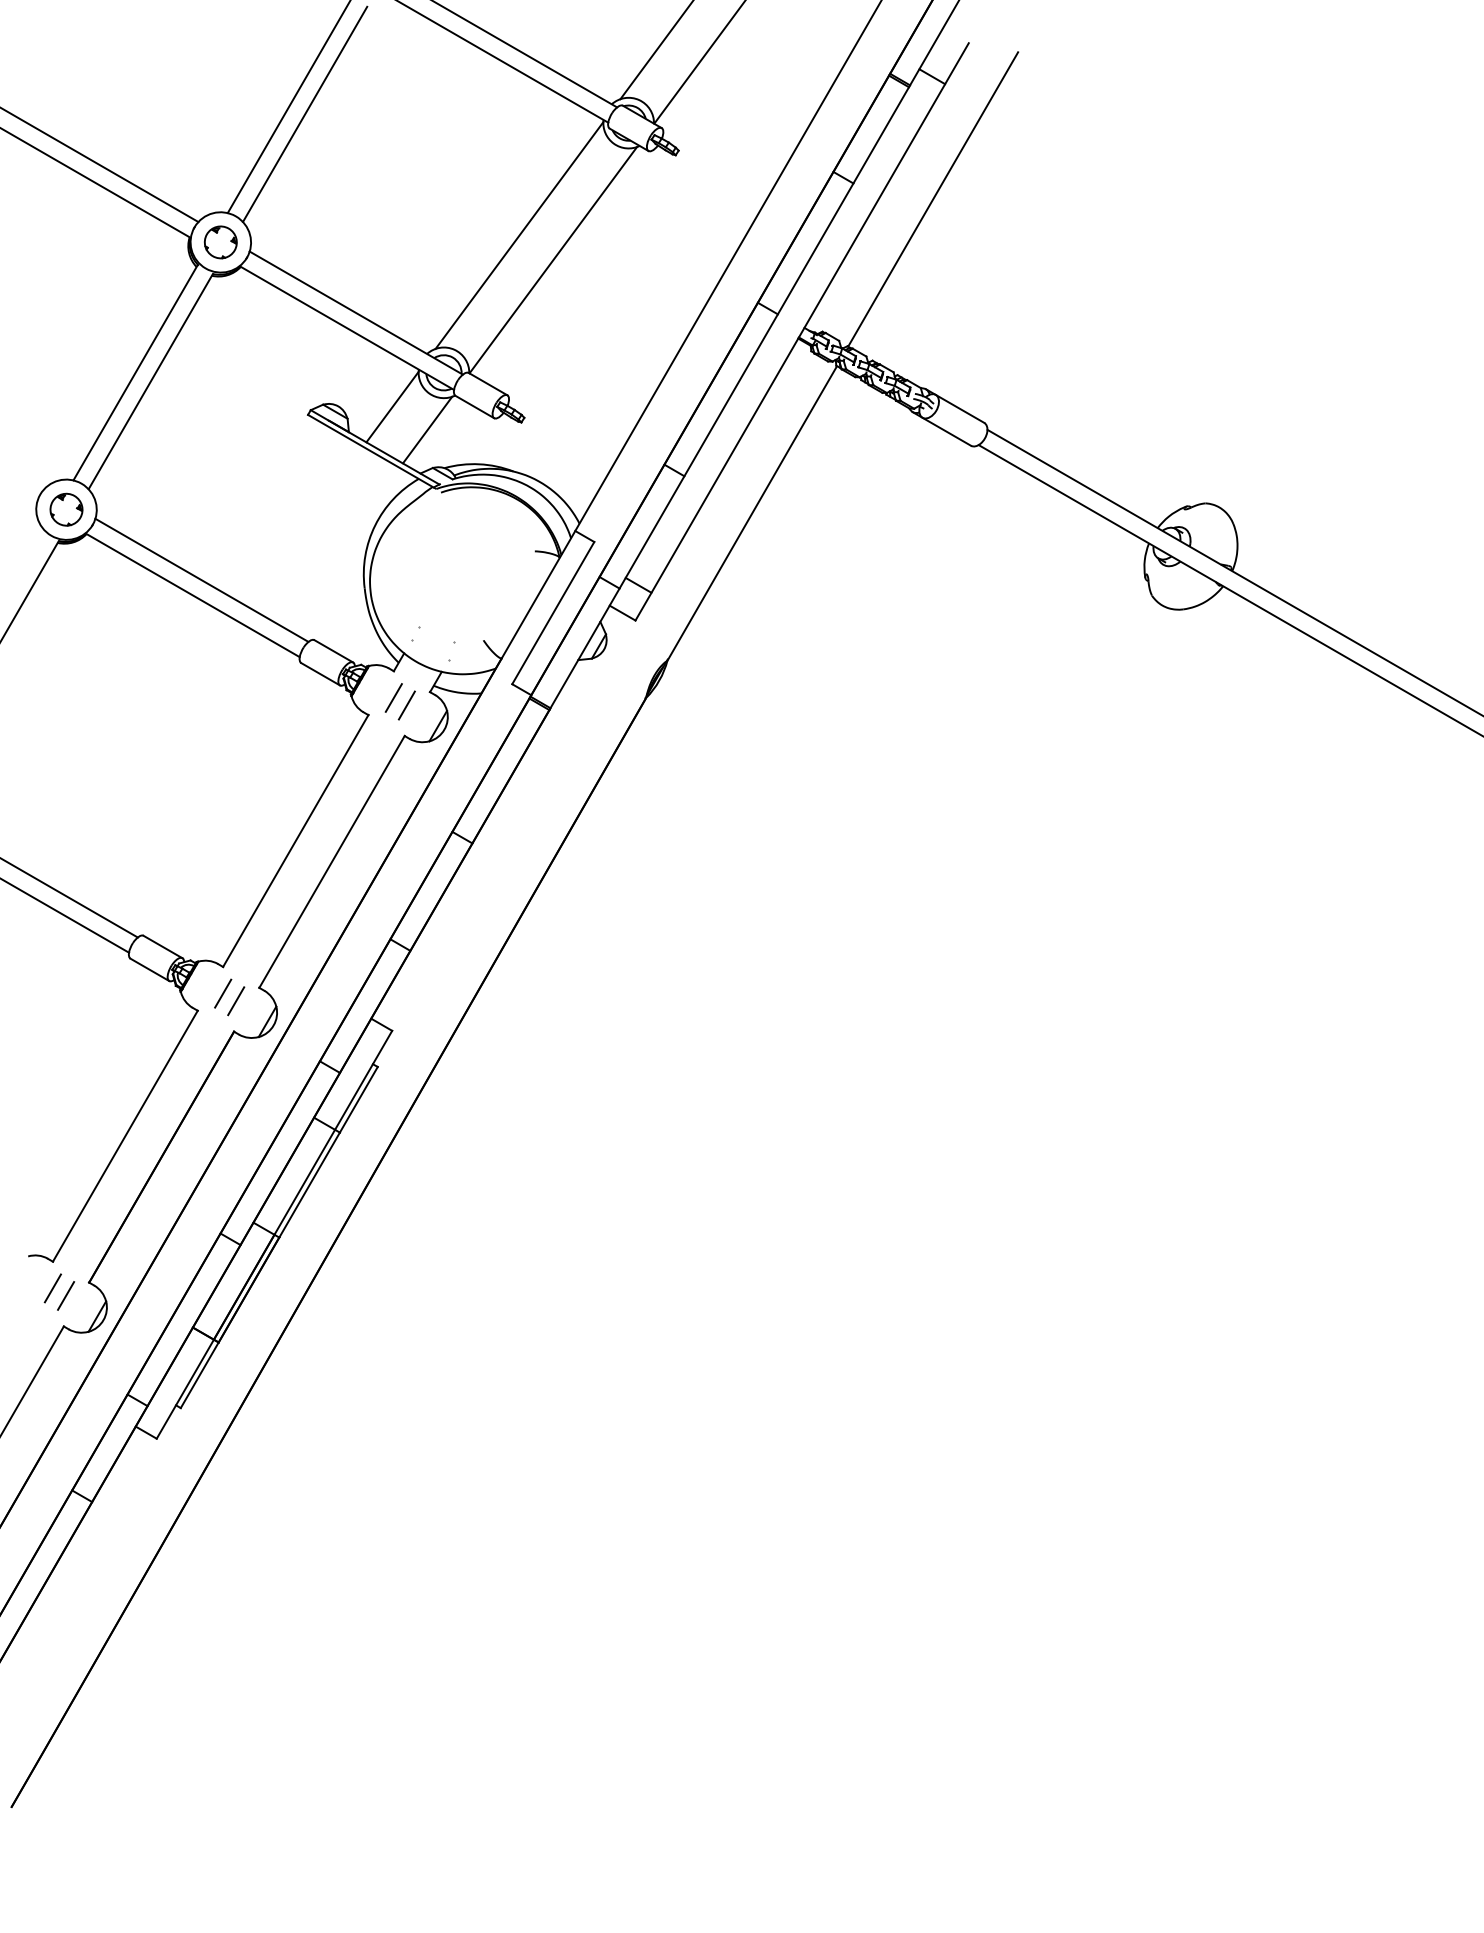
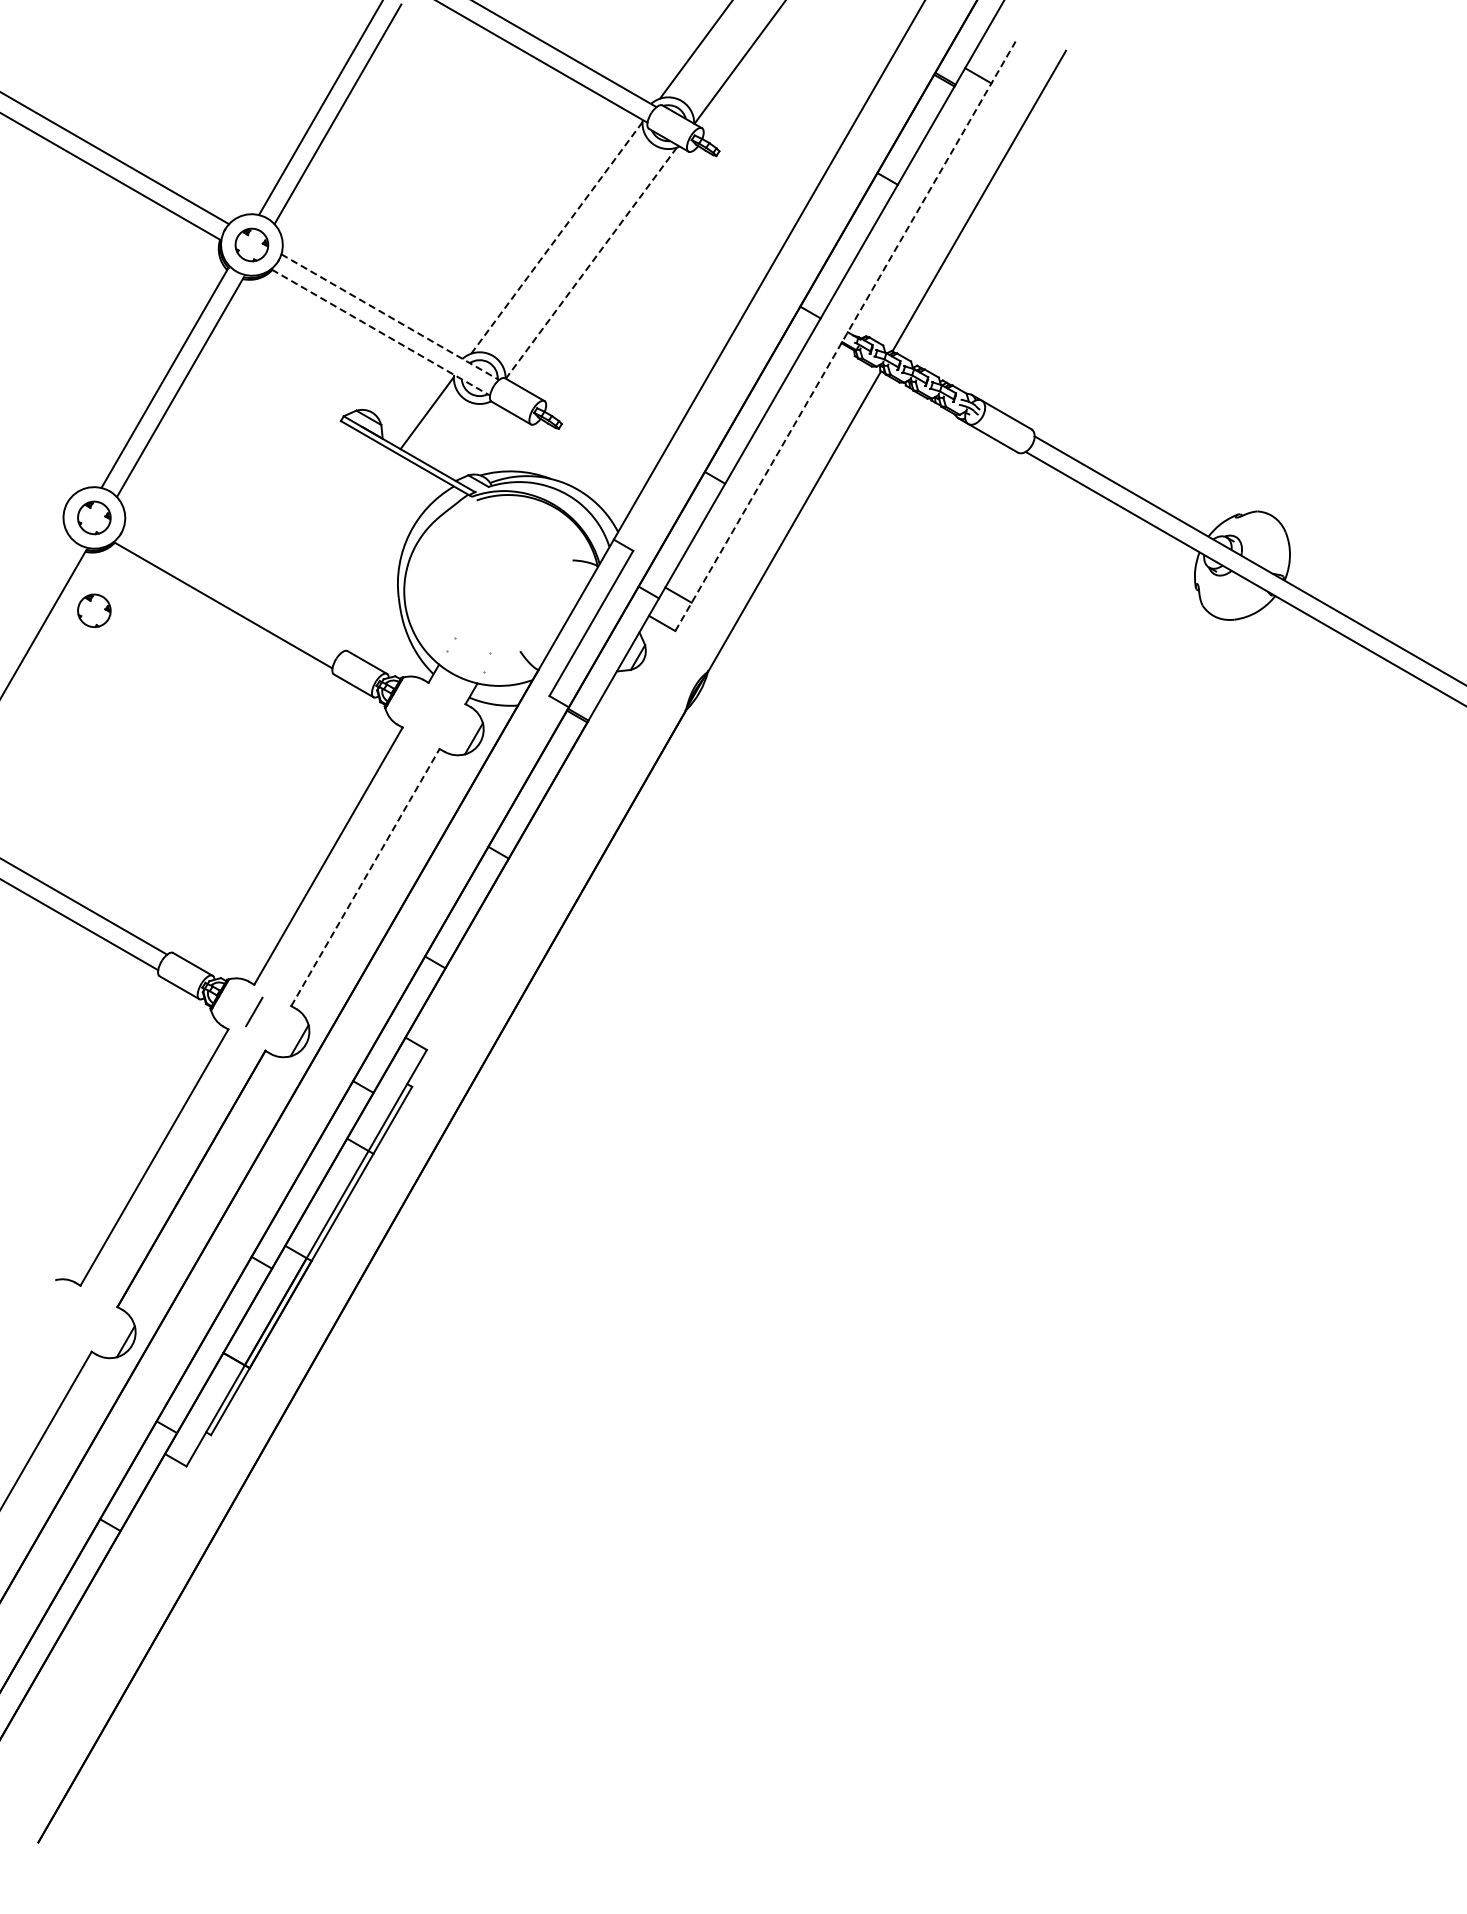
line: (519, 235) -> (556, 237), solid -> dashed
line: (553, 260) -> (591, 263), solid -> dashed
line: (356, 313) -> (390, 317), solid -> dashed
line: (347, 328) -> (381, 332), solid -> dashed
line: (802, 331) -> (845, 335), solid -> dashed
line: (427, 429) -> (462, 436), removed
line: (201, 579) -> (232, 589), removed
part: (66, 600) -> (94, 610), added
line: (393, 697) -> (428, 709), removed
line: (406, 705) -> (441, 717), removed
line: (332, 861) -> (365, 877), solid -> dashed
line: (236, 1001) -> (267, 1020), removed
line: (52, 1288) -> (80, 1313), removed
line: (66, 1295) -> (94, 1320), removed

